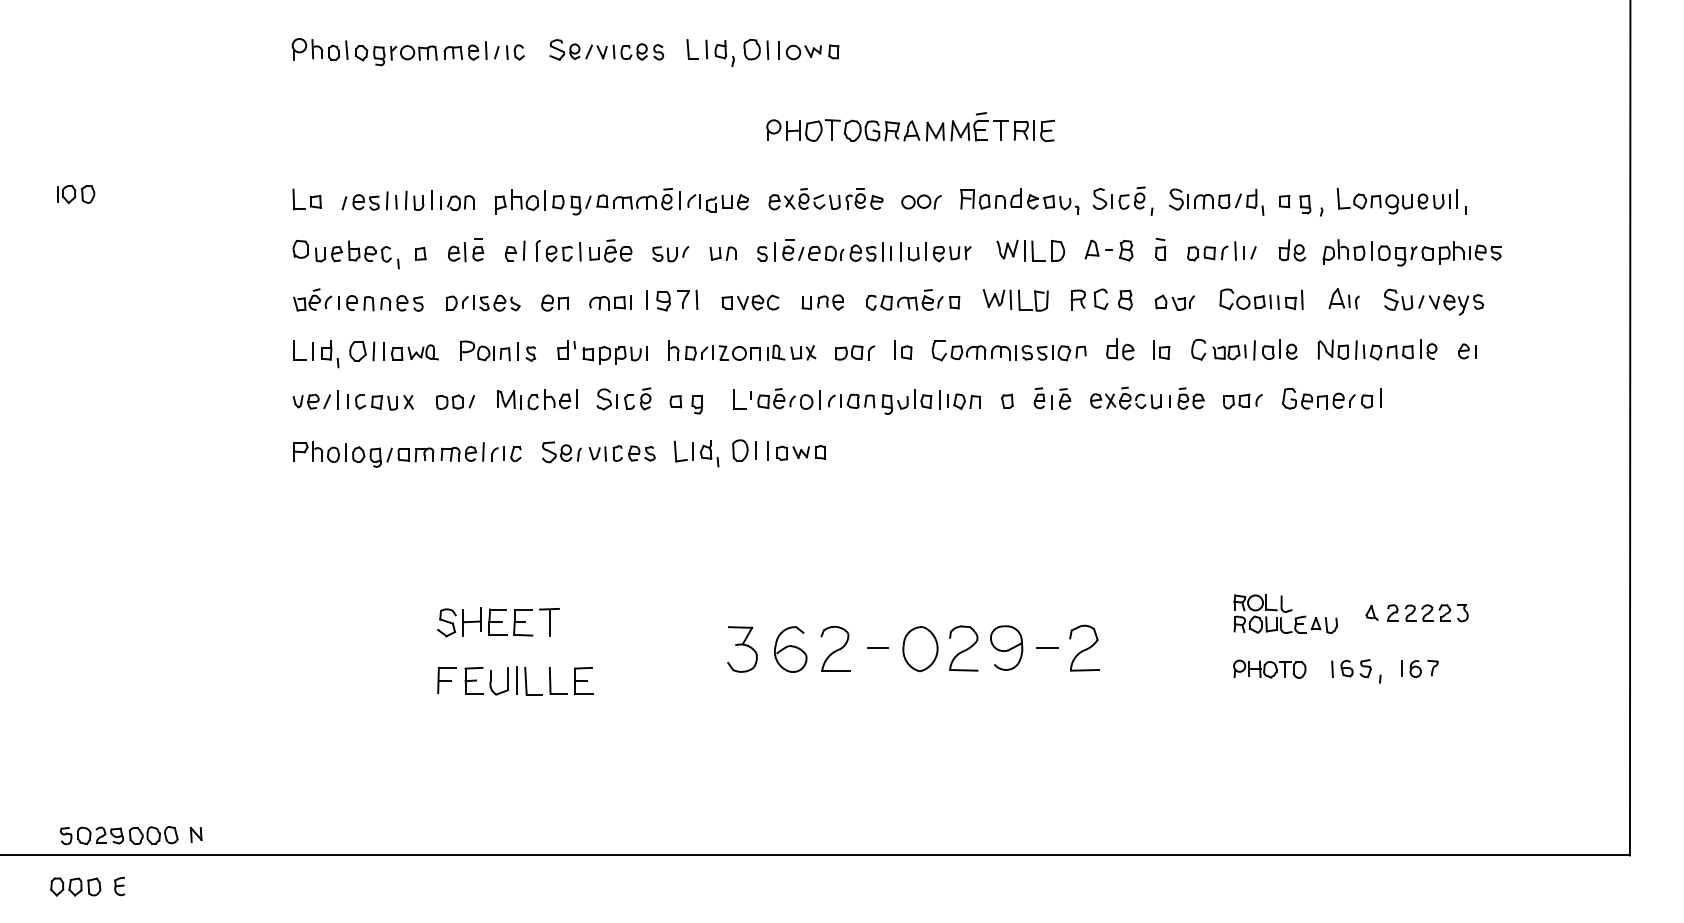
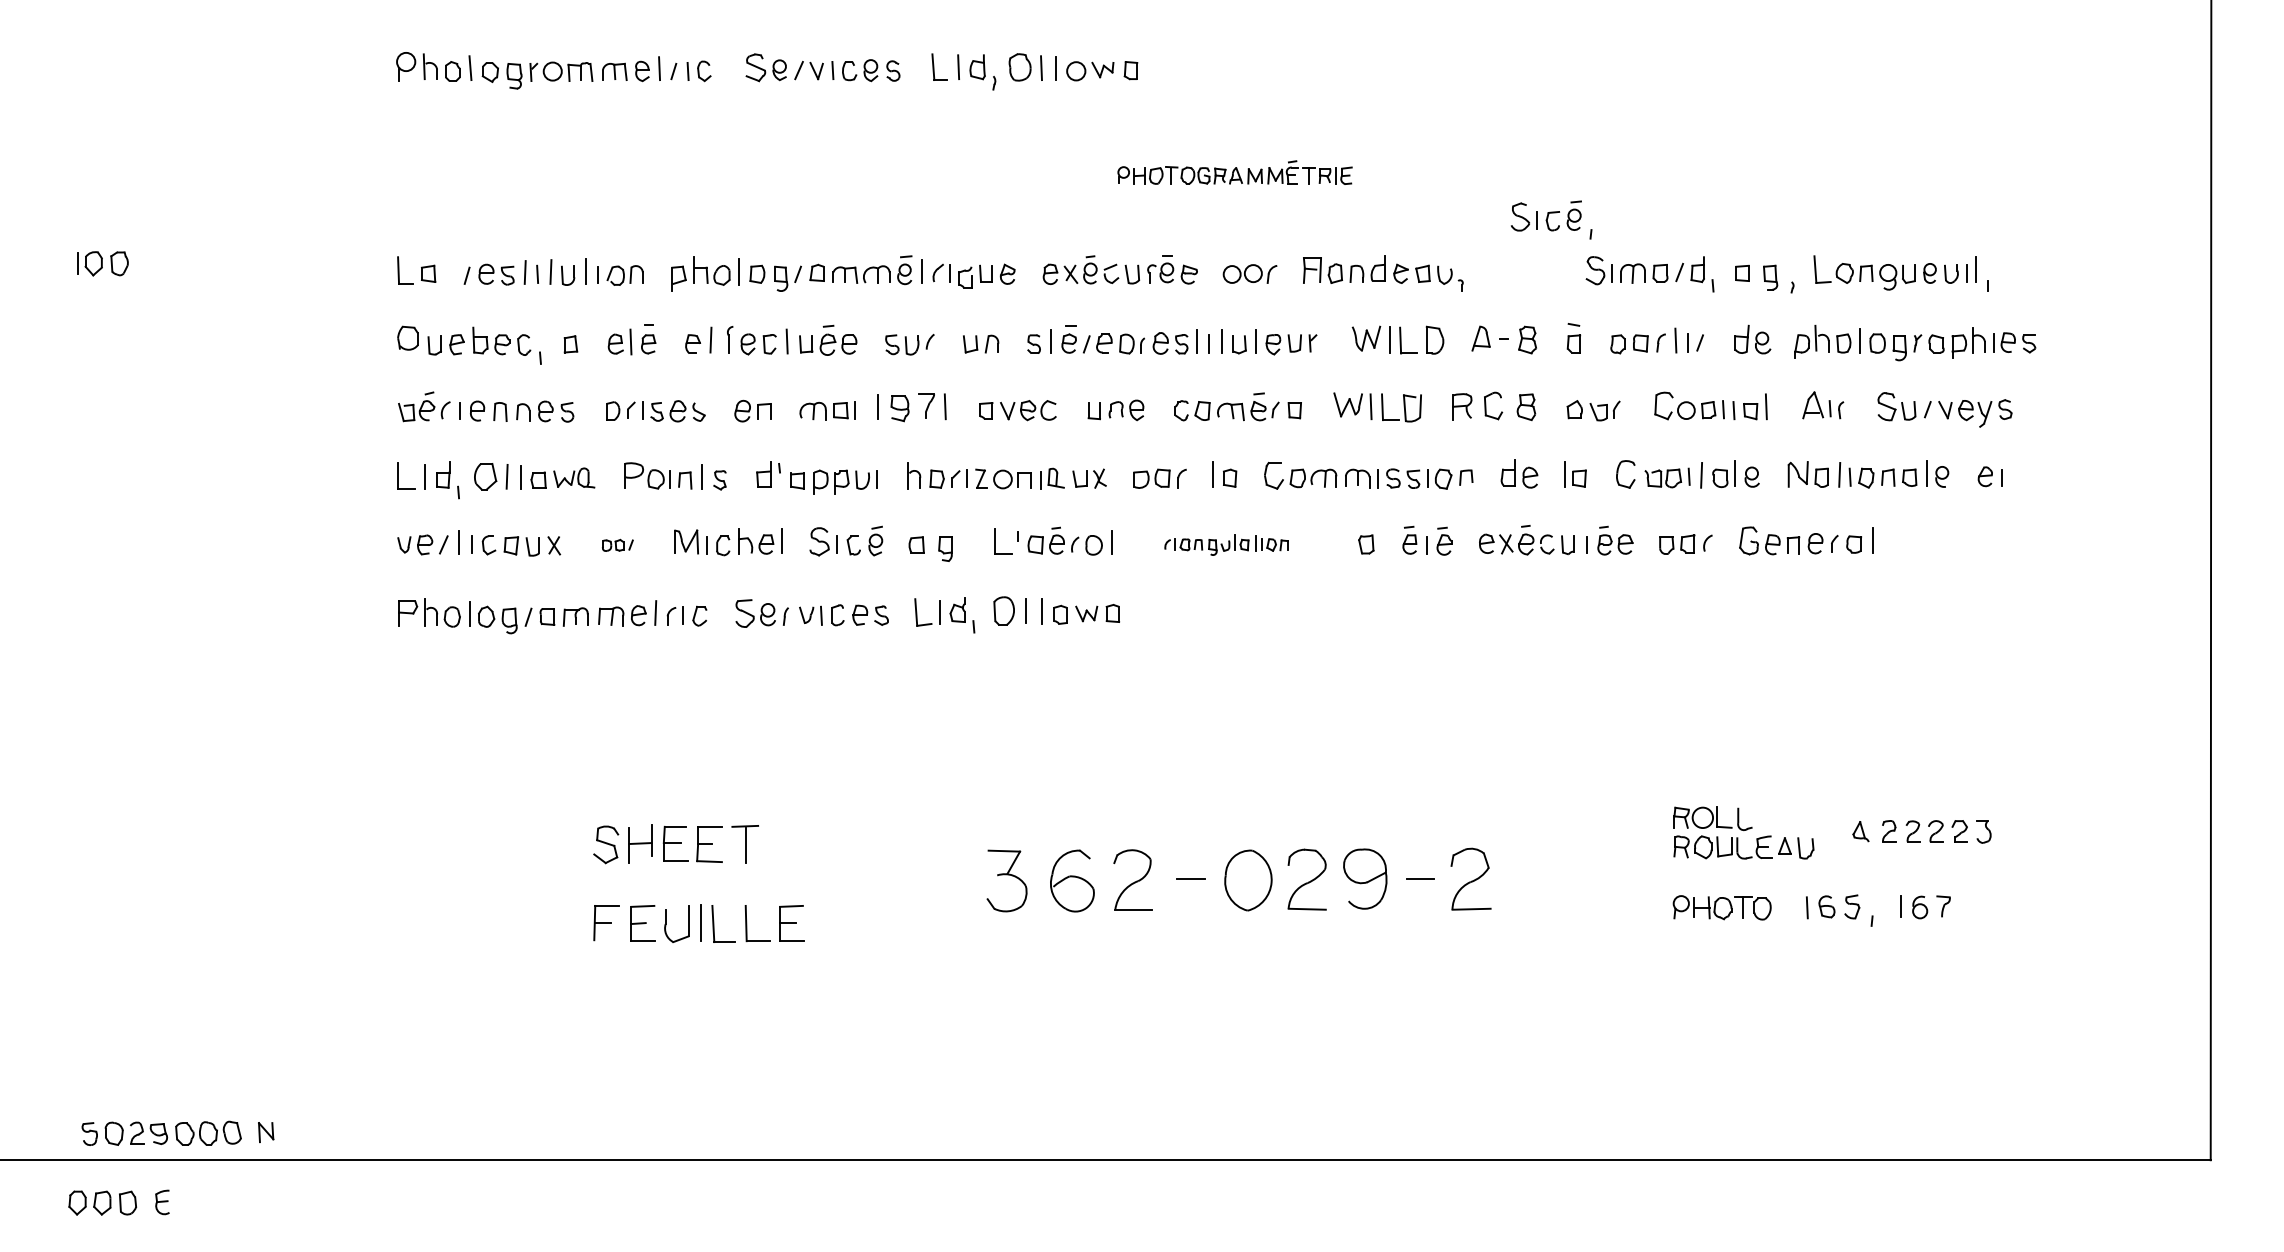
part: (910, 127) -> (1234, 172), size x0.6
part: (1122, 200) -> (1550, 219), moved
part: (455, 401) -> (617, 544), size x0.6
part: (904, 401) -> (1226, 544), size x0.6

